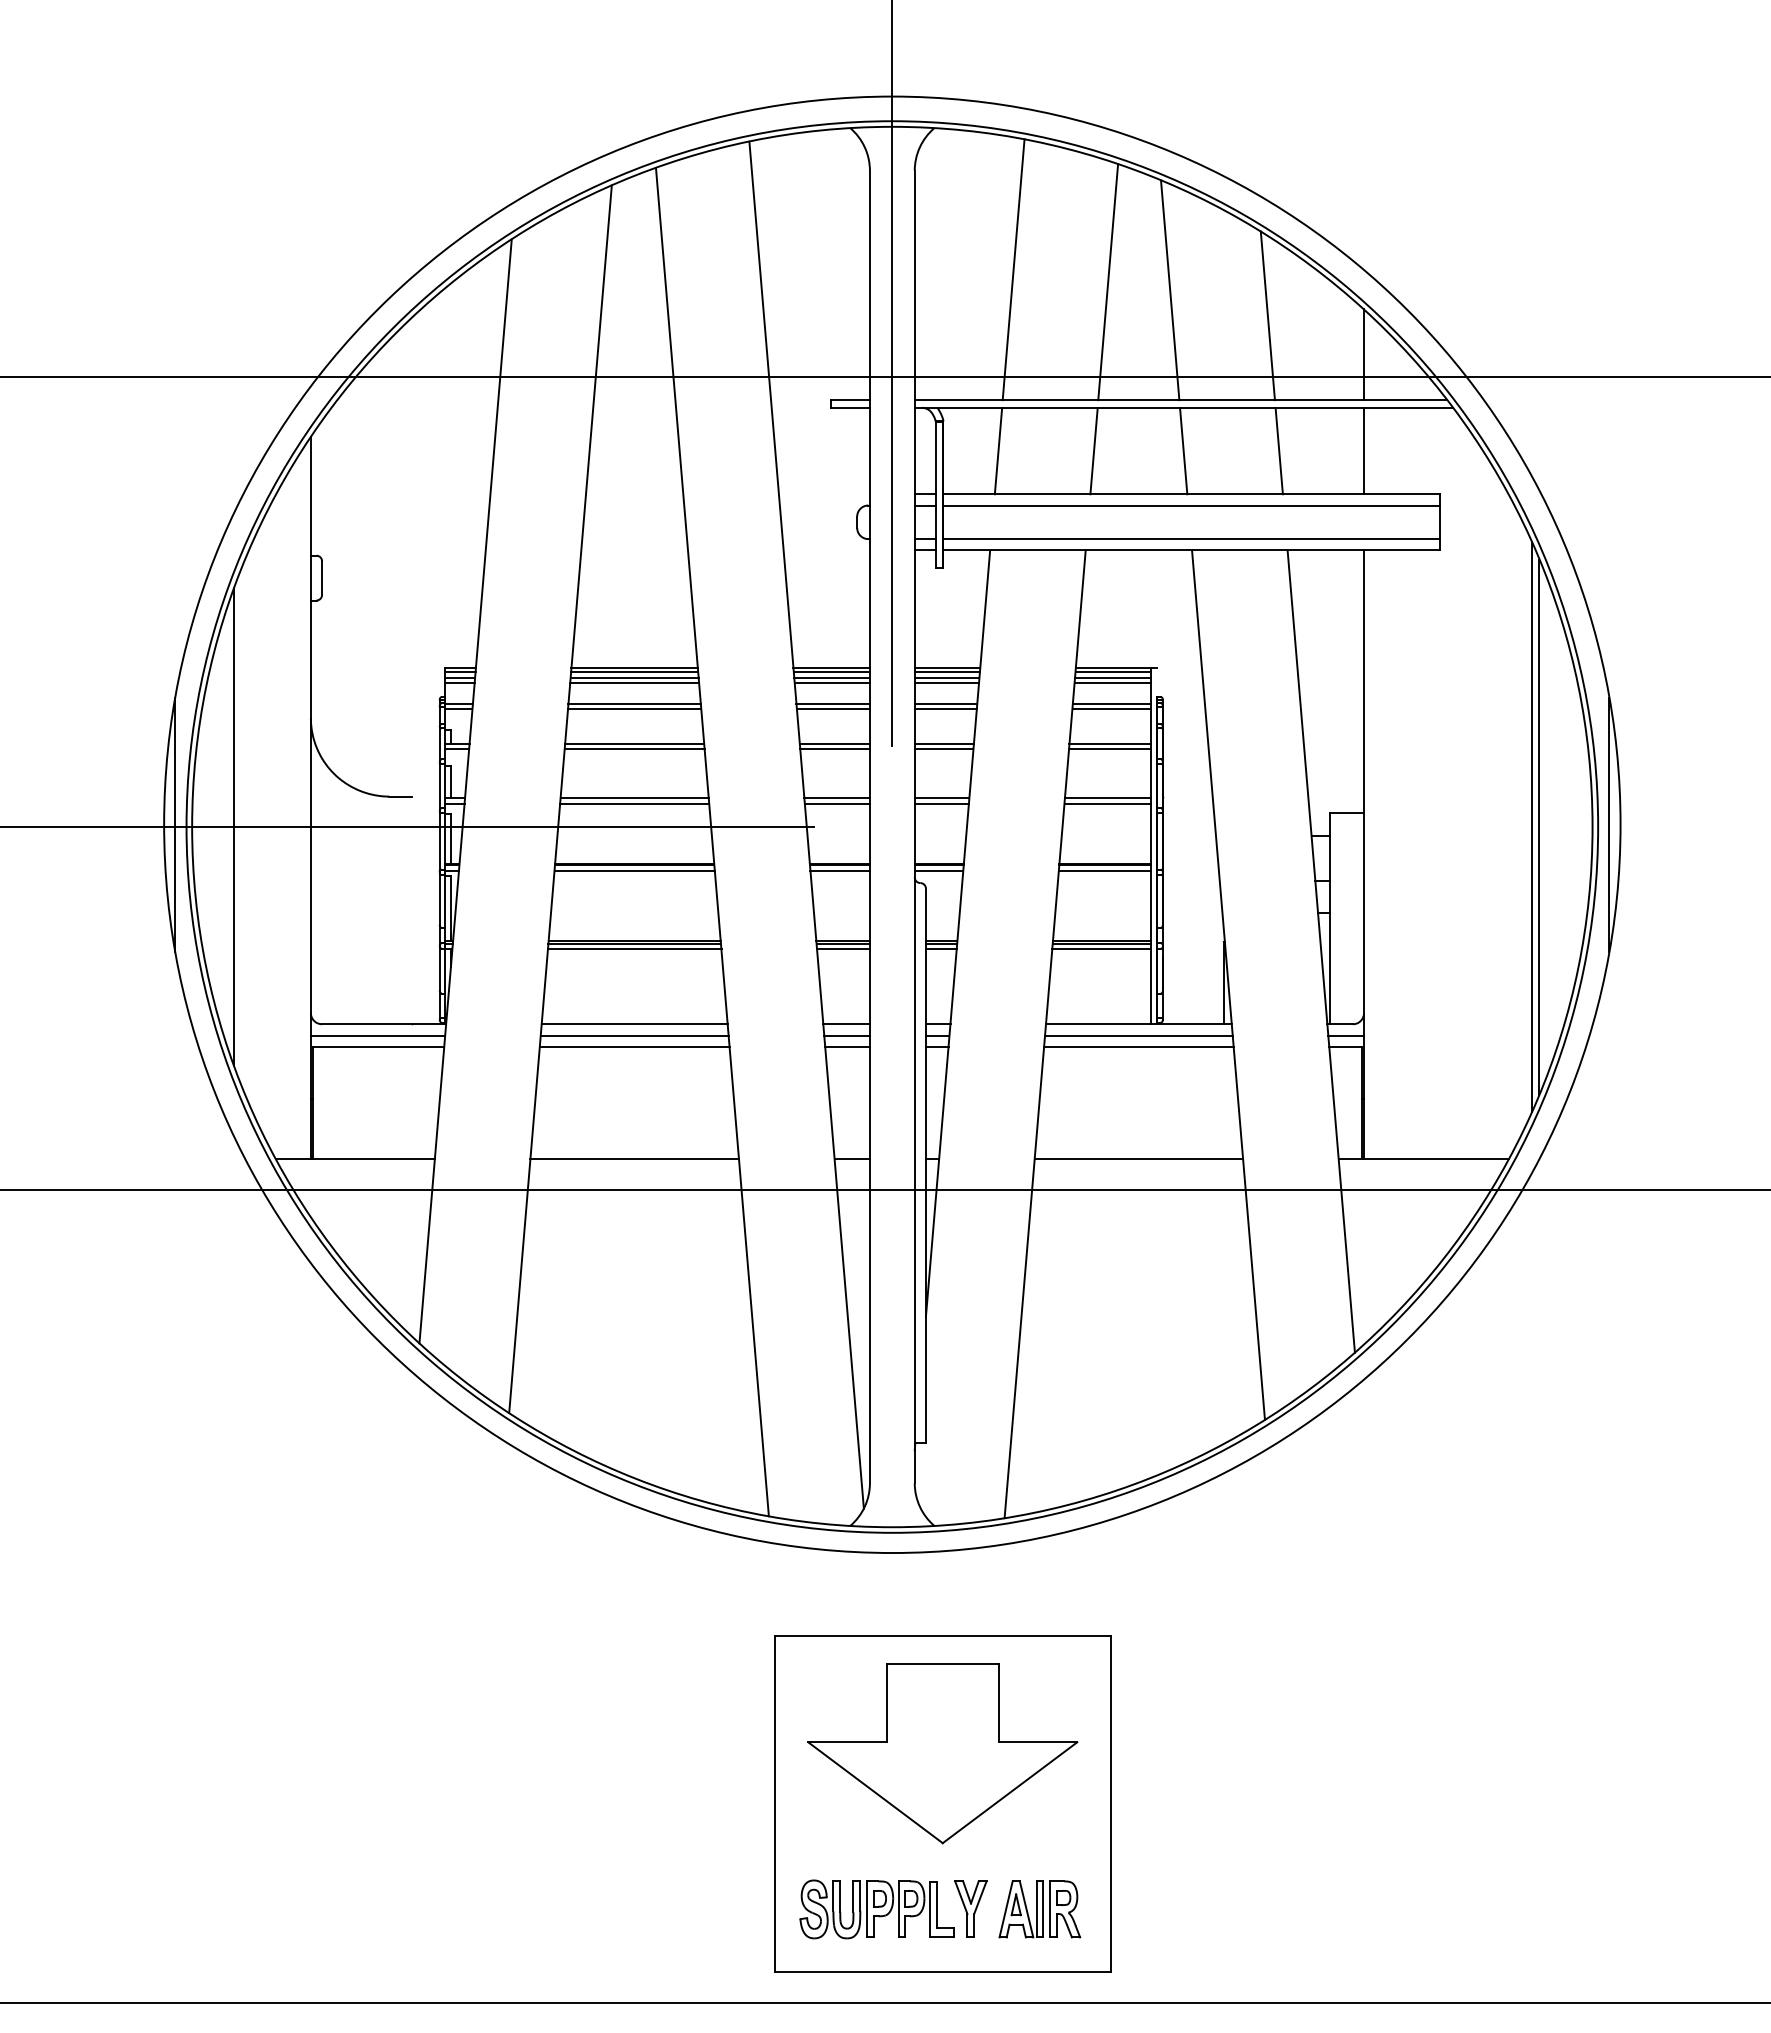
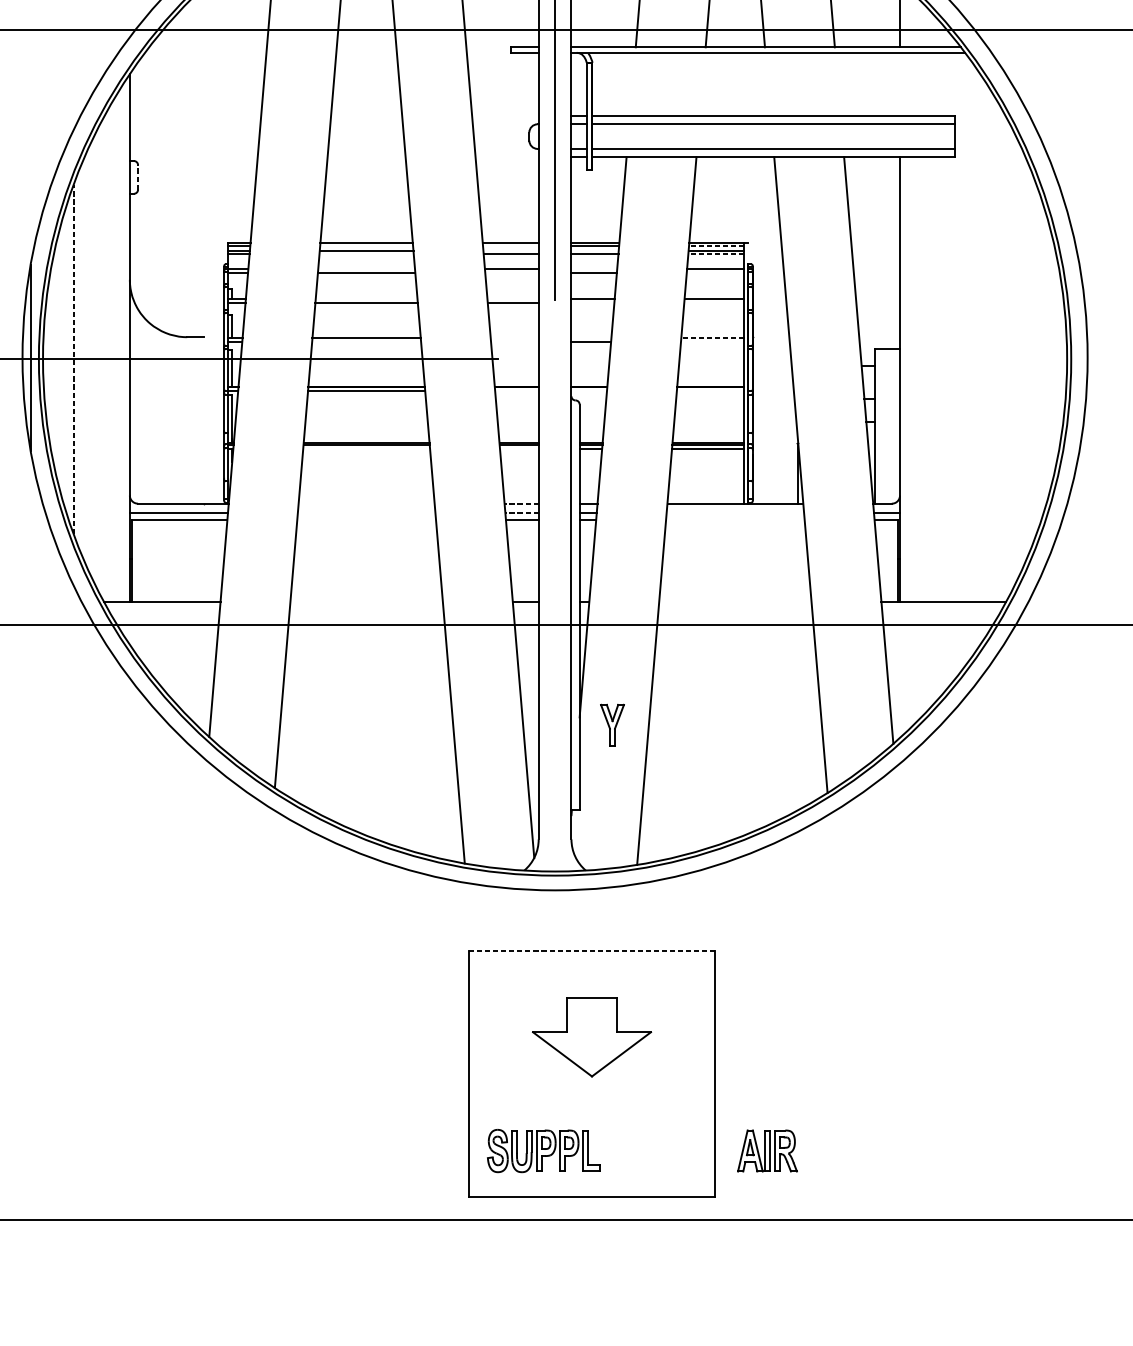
line: (998, 451) -> (632, 84), removed
line: (1093, 451) -> (702, 84), removed
line: (1183, 451) -> (768, 84), removed
line: (1278, 451) -> (837, 84), removed
line: (1364, 451) -> (900, 84), removed
line: (322, 578) -> (138, 177), solid -> dashed
line: (634, 672) -> (366, 246), removed
line: (831, 672) -> (510, 246), removed
line: (1113, 672) -> (716, 246), solid -> dashed
line: (831, 678) -> (510, 250), removed
line: (946, 678) -> (594, 250), removed
line: (634, 683) -> (366, 254), removed
line: (1112, 683) -> (716, 254), solid -> dashed
line: (634, 703) -> (366, 269), removed
line: (945, 703) -> (593, 269), removed
line: (832, 708) -> (511, 272), removed
line: (1111, 708) -> (715, 272), removed
line: (634, 743) -> (366, 298), removed
line: (834, 743) -> (512, 298), removed
line: (943, 749) -> (592, 302), removed
line: (1110, 749) -> (714, 302), removed
line: (836, 797) -> (514, 337), removed
line: (941, 797) -> (591, 337), removed
line: (1107, 797) -> (712, 337), solid -> dashed
line: (634, 803) -> (366, 342), removed
line: (836, 803) -> (514, 342), removed
line: (1107, 803) -> (712, 342), removed
line: (1609, 824) -> (1079, 357), removed
line: (234, 826) -> (73, 359), solid -> dashed
line: (1532, 826) -> (1023, 359), removed
line: (1539, 826) -> (1028, 359), removed
line: (839, 870) -> (516, 391), removed
line: (938, 870) -> (588, 391), removed
line: (1104, 870) -> (710, 391), removed
line: (634, 949) -> (366, 449), removed
line: (843, 949) -> (519, 449), removed
line: (634, 1024) -> (366, 503), removed
line: (846, 1024) -> (521, 503), solid -> dashed
line: (634, 1036) -> (366, 512), removed
line: (847, 1036) -> (522, 512), solid -> dashed
line: (1138, 1036) -> (735, 512), removed
line: (634, 1046) -> (366, 519), removed
line: (1138, 1046) -> (735, 519), removed
line: (634, 1158) -> (366, 601), removed
line: (1138, 1158) -> (735, 601), removed
line: (943, 1635) -> (592, 950), solid -> dashed
part: (942, 1753) -> (591, 1036), size x0.6
part: (970, 1908) -> (612, 724), moved
part: (1039, 1909) -> (767, 1151), moved

